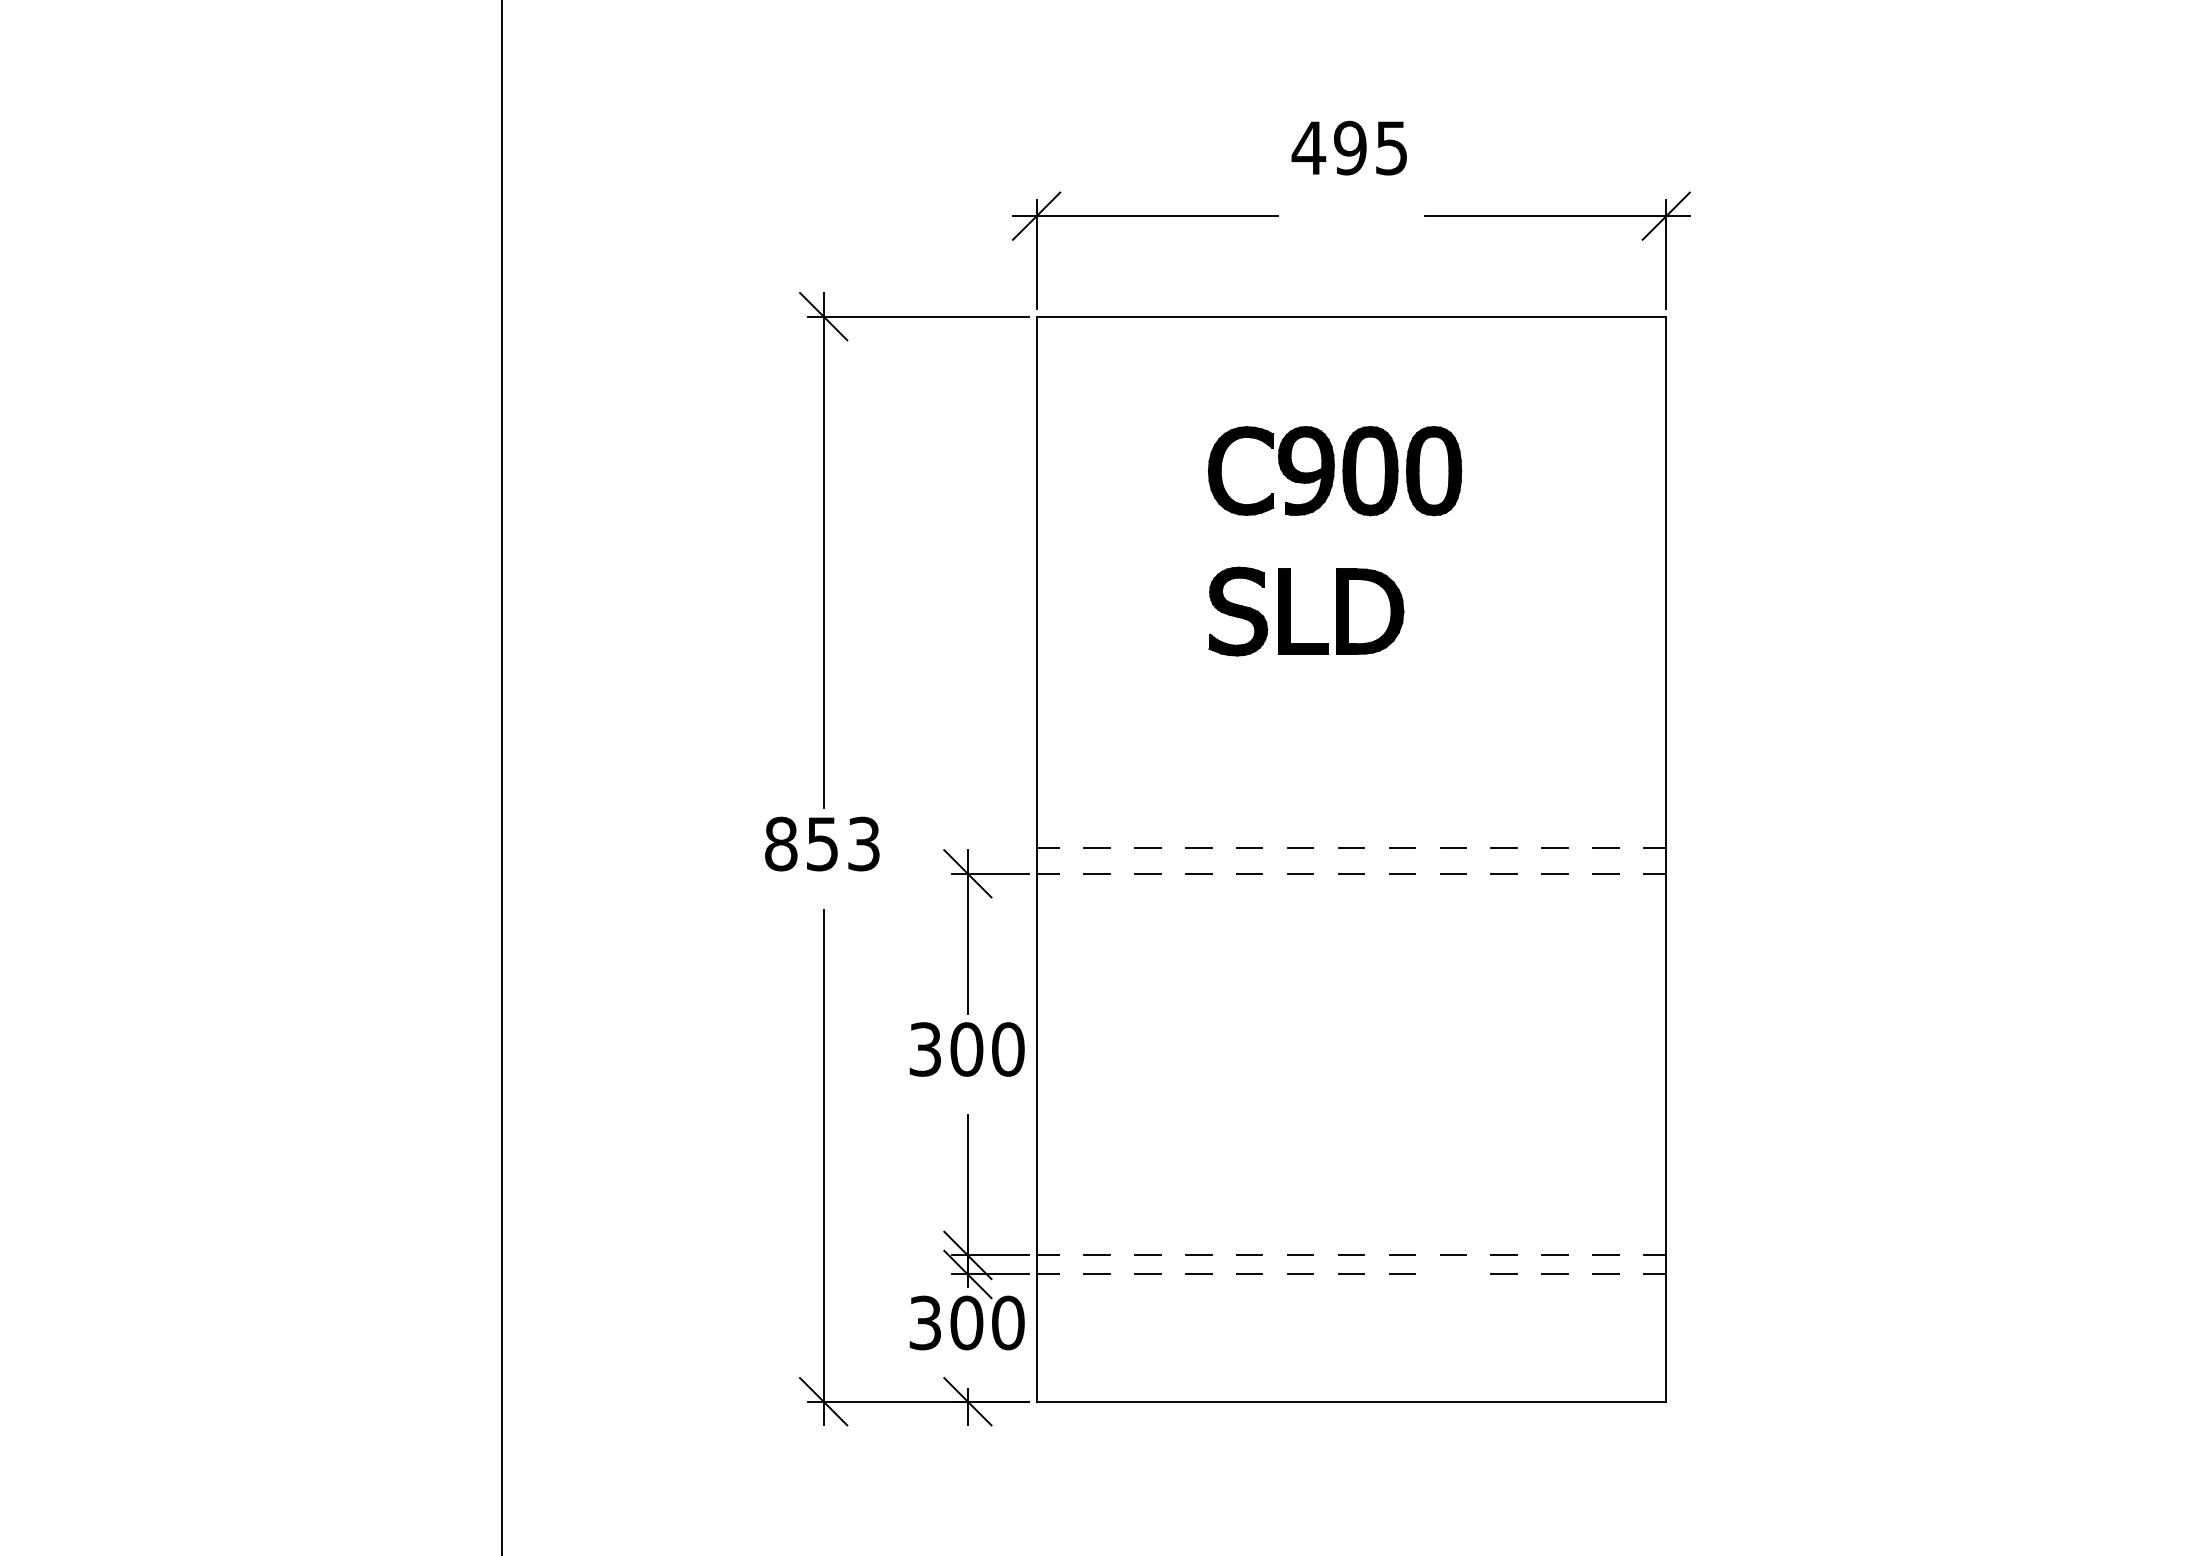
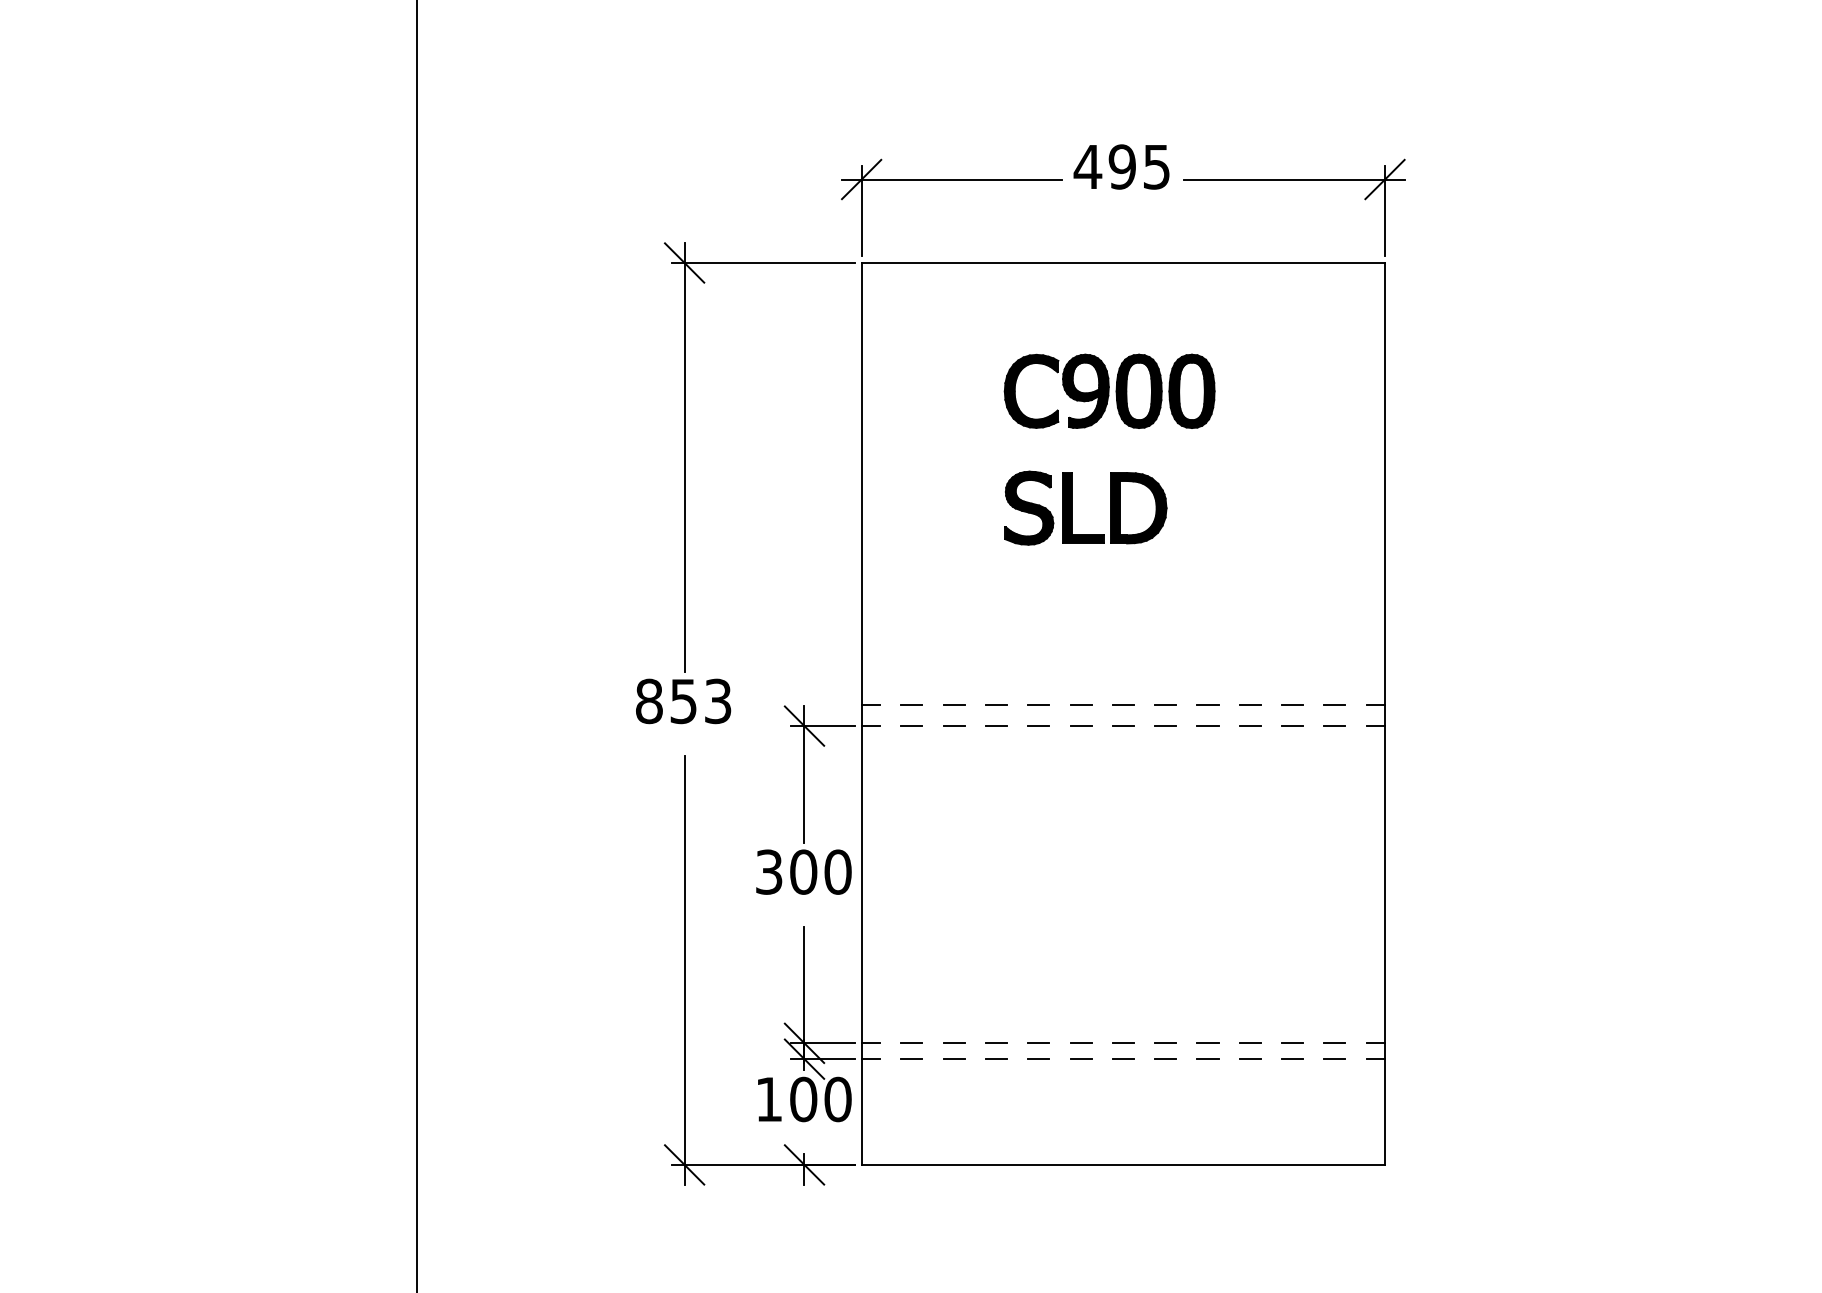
text: (1348, 147) -> (1120, 166), moved
line: (1452, 1274) -> (1207, 1059), added
text: (924, 1322) -> (768, 1099), 300 -> 100

